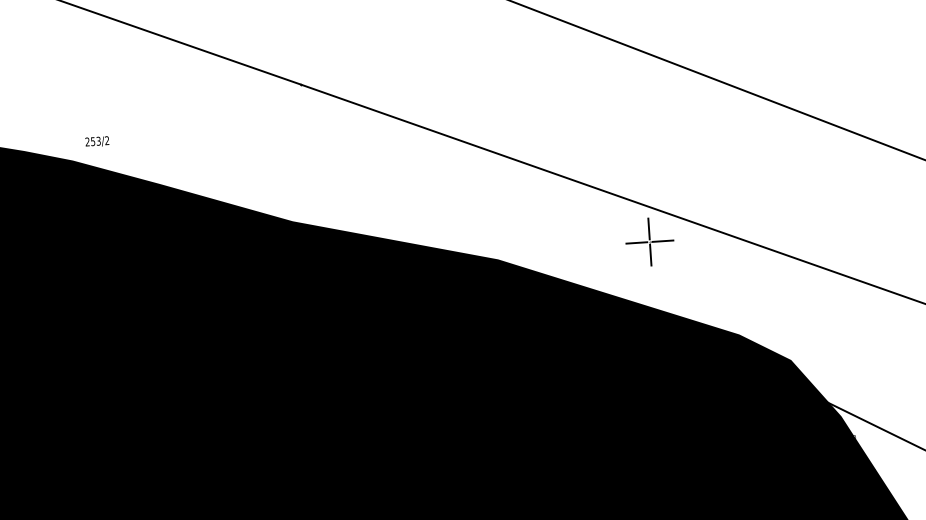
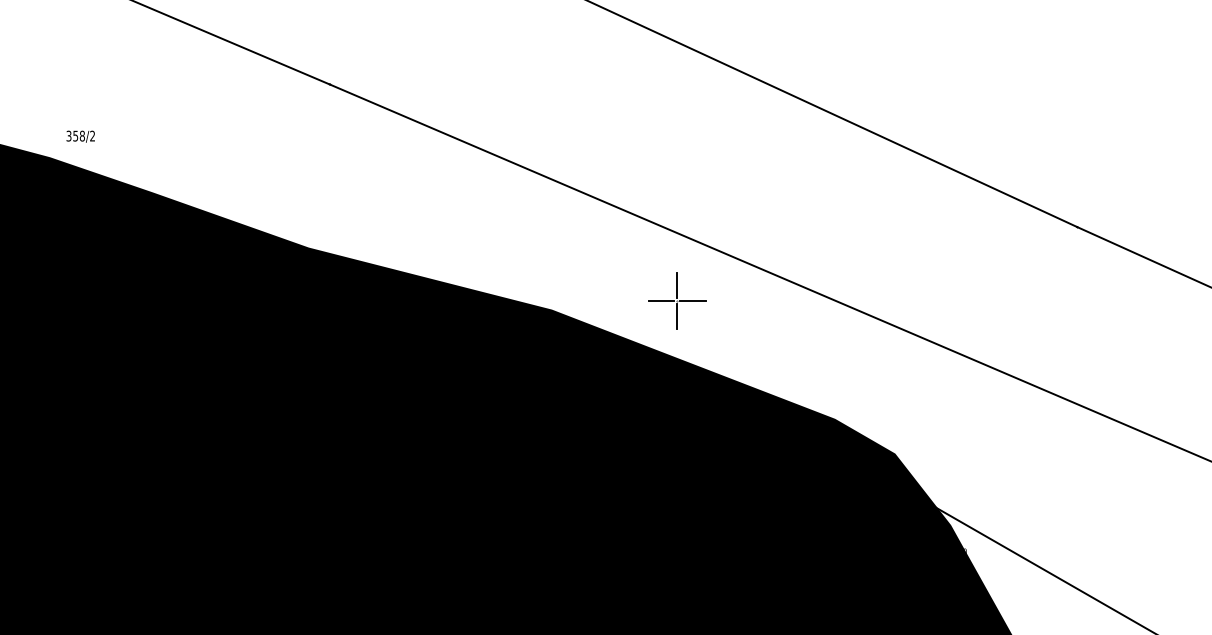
text: (92, 141) -> (75, 135), 253/2 -> 358/2
part: (650, 241) -> (677, 300), moved

